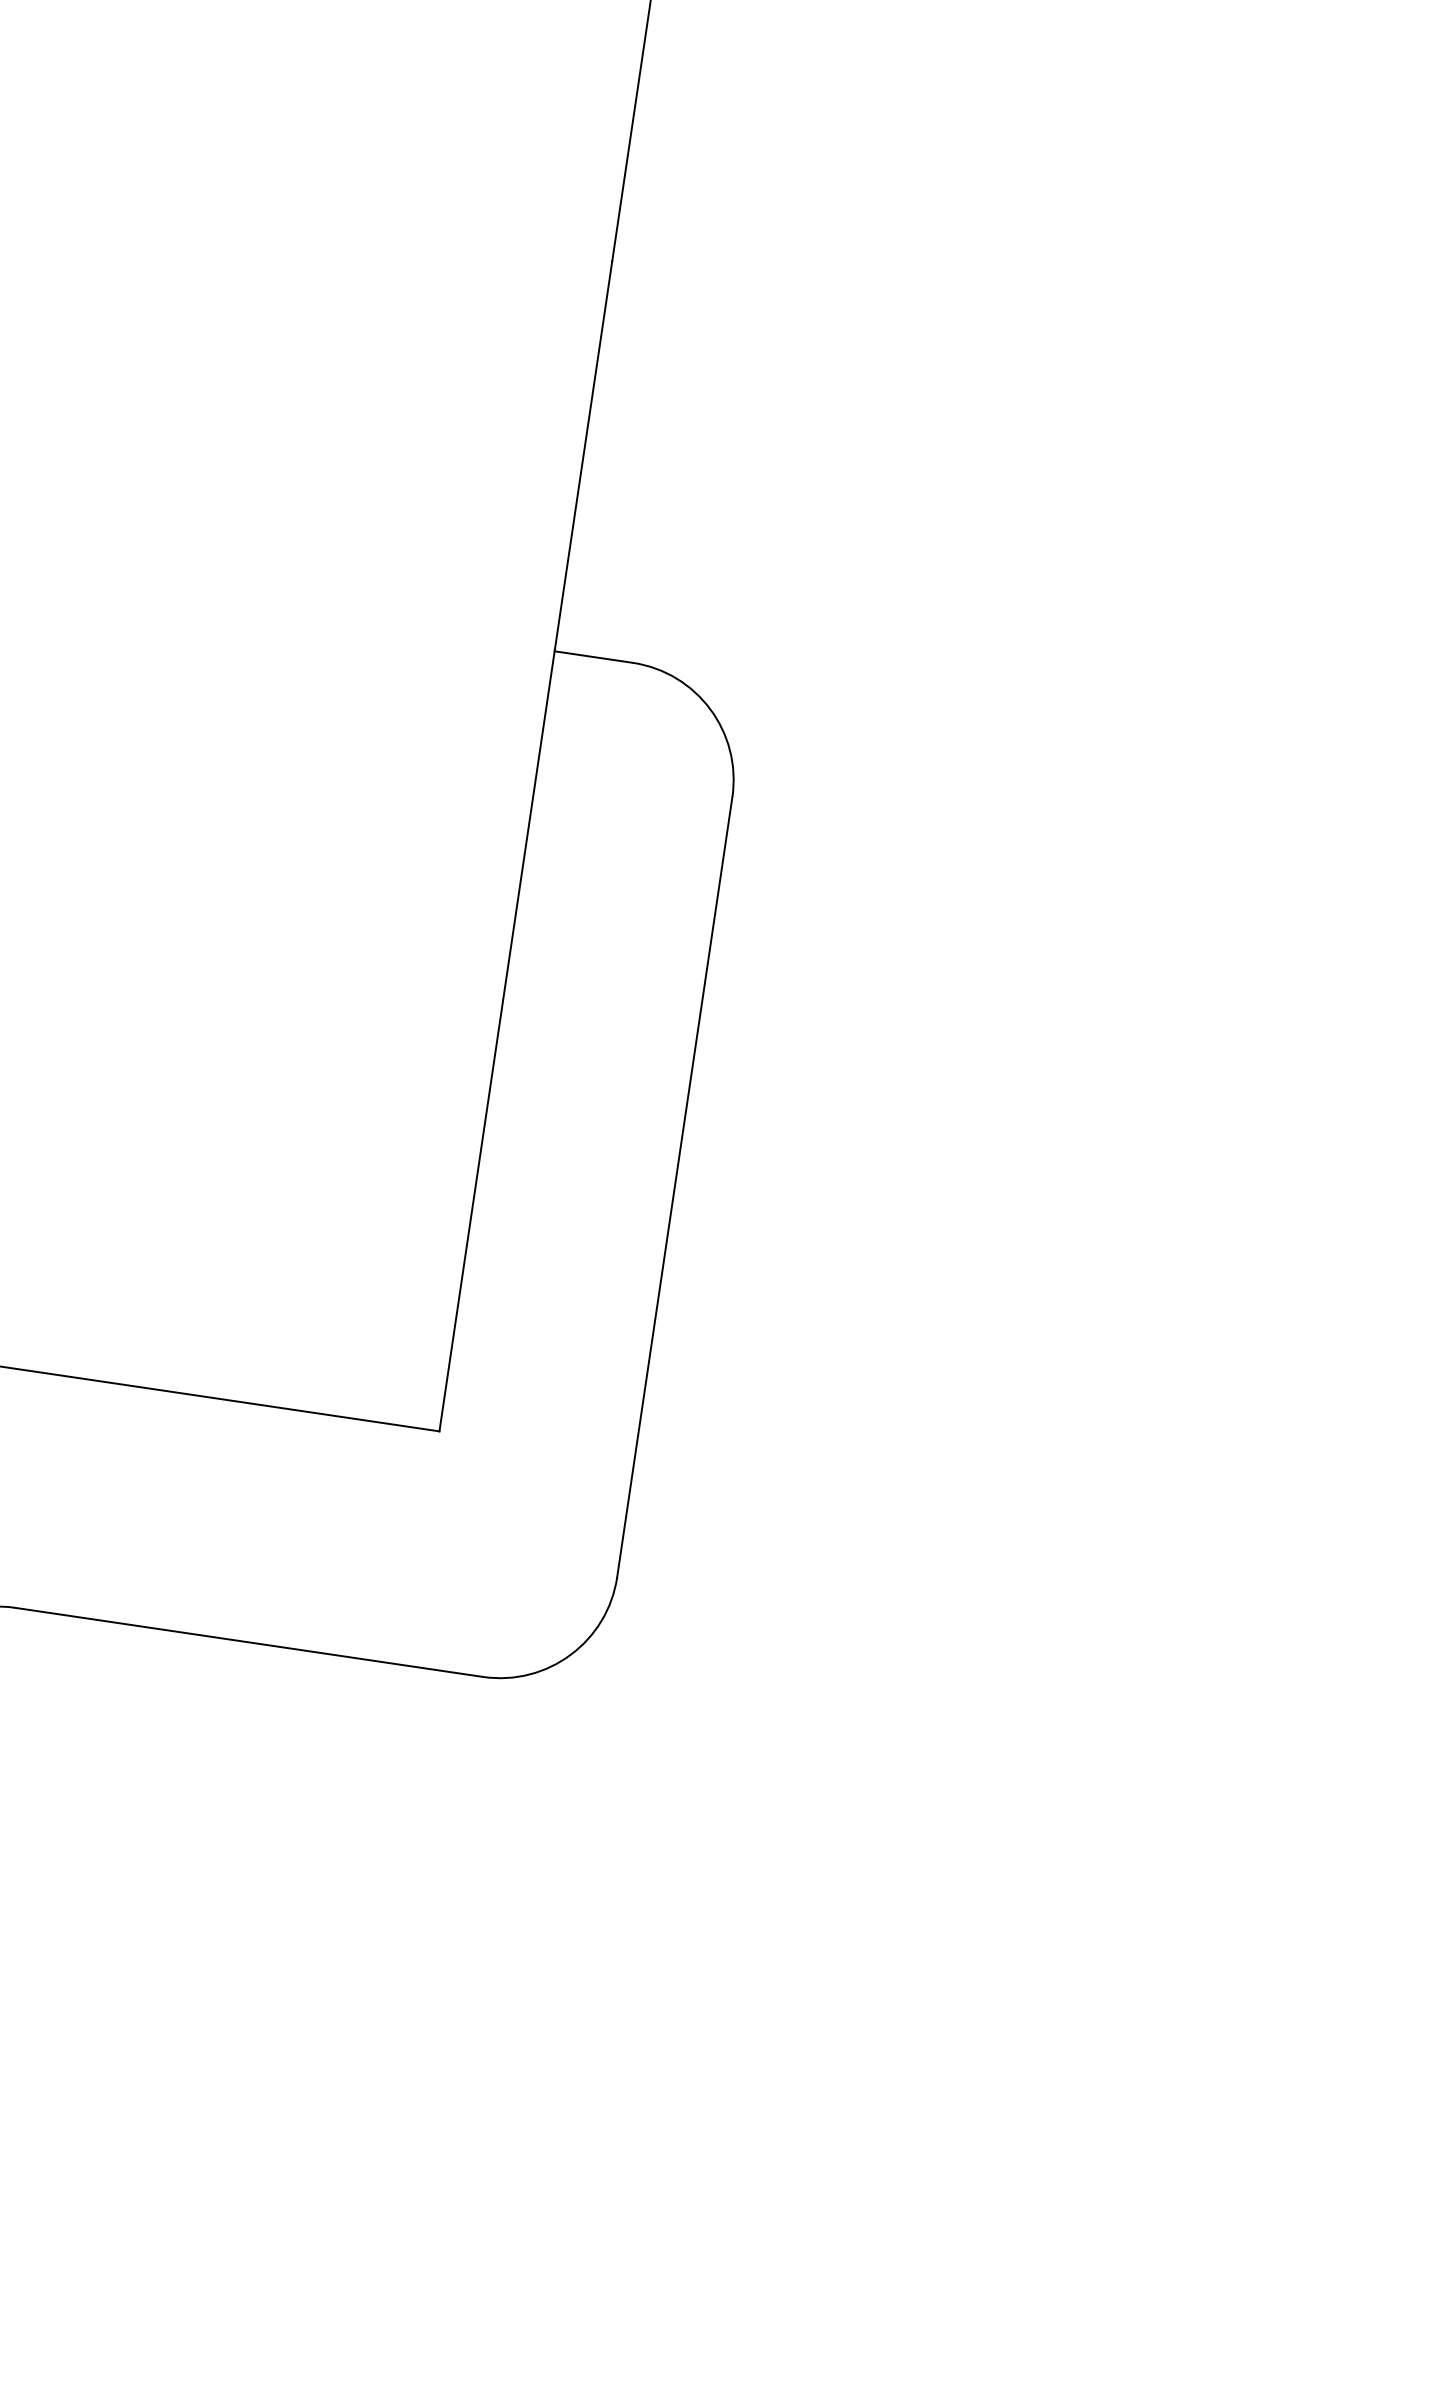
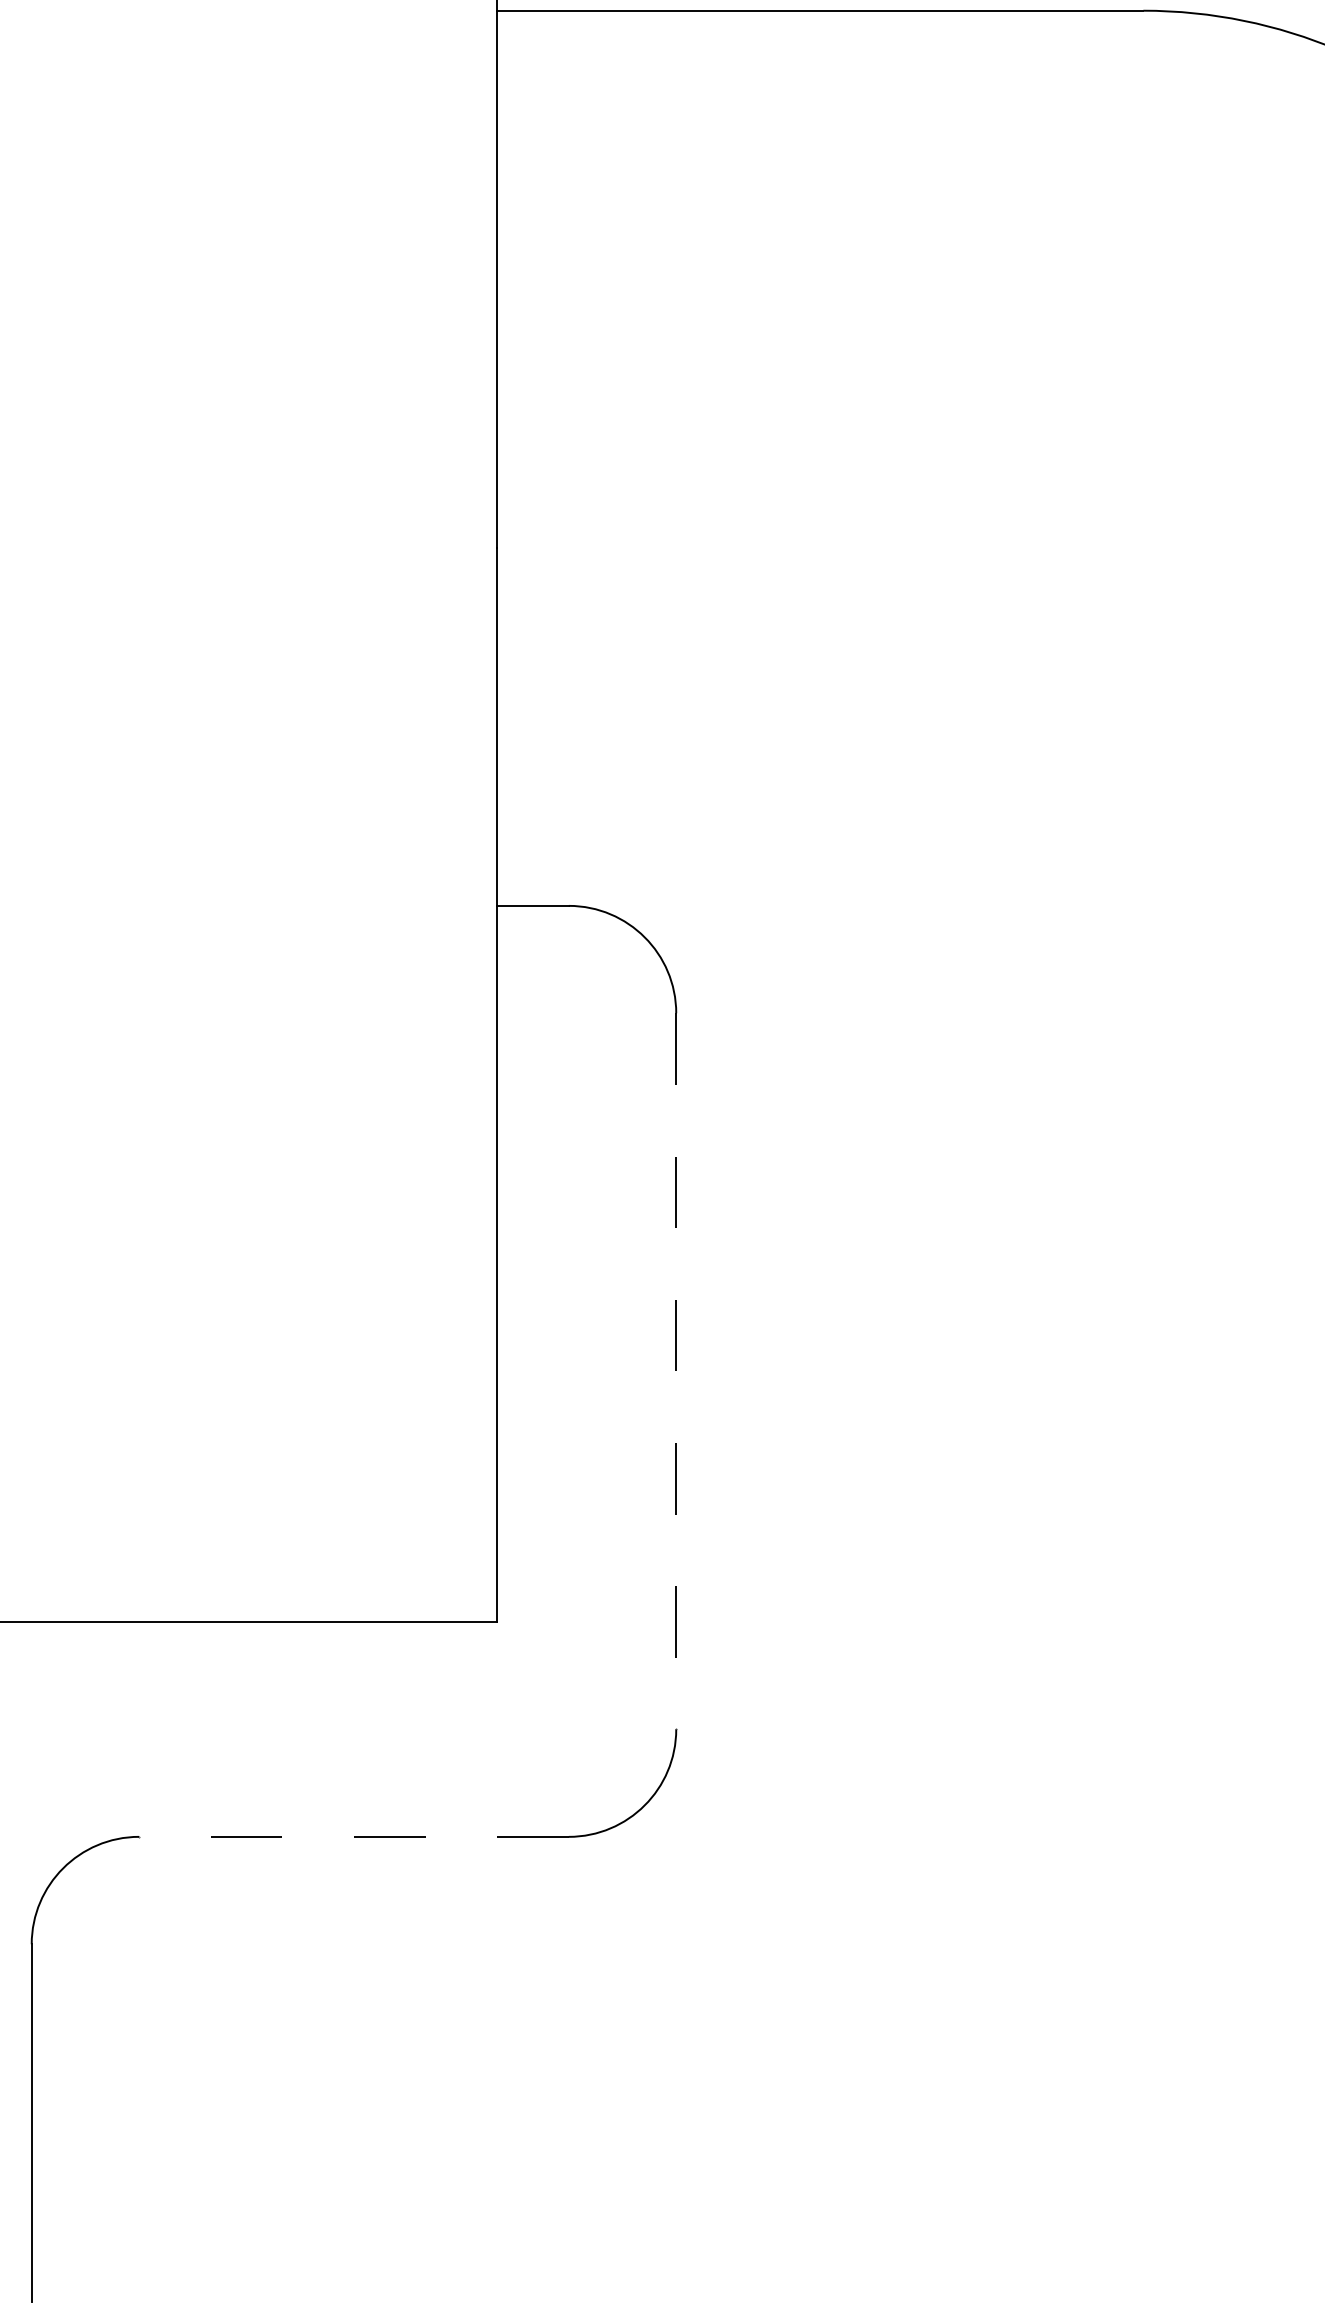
line: (675, 1187) -> (676, 1371), solid -> dashed
line: (248, 1641) -> (353, 1836), solid -> dashed

